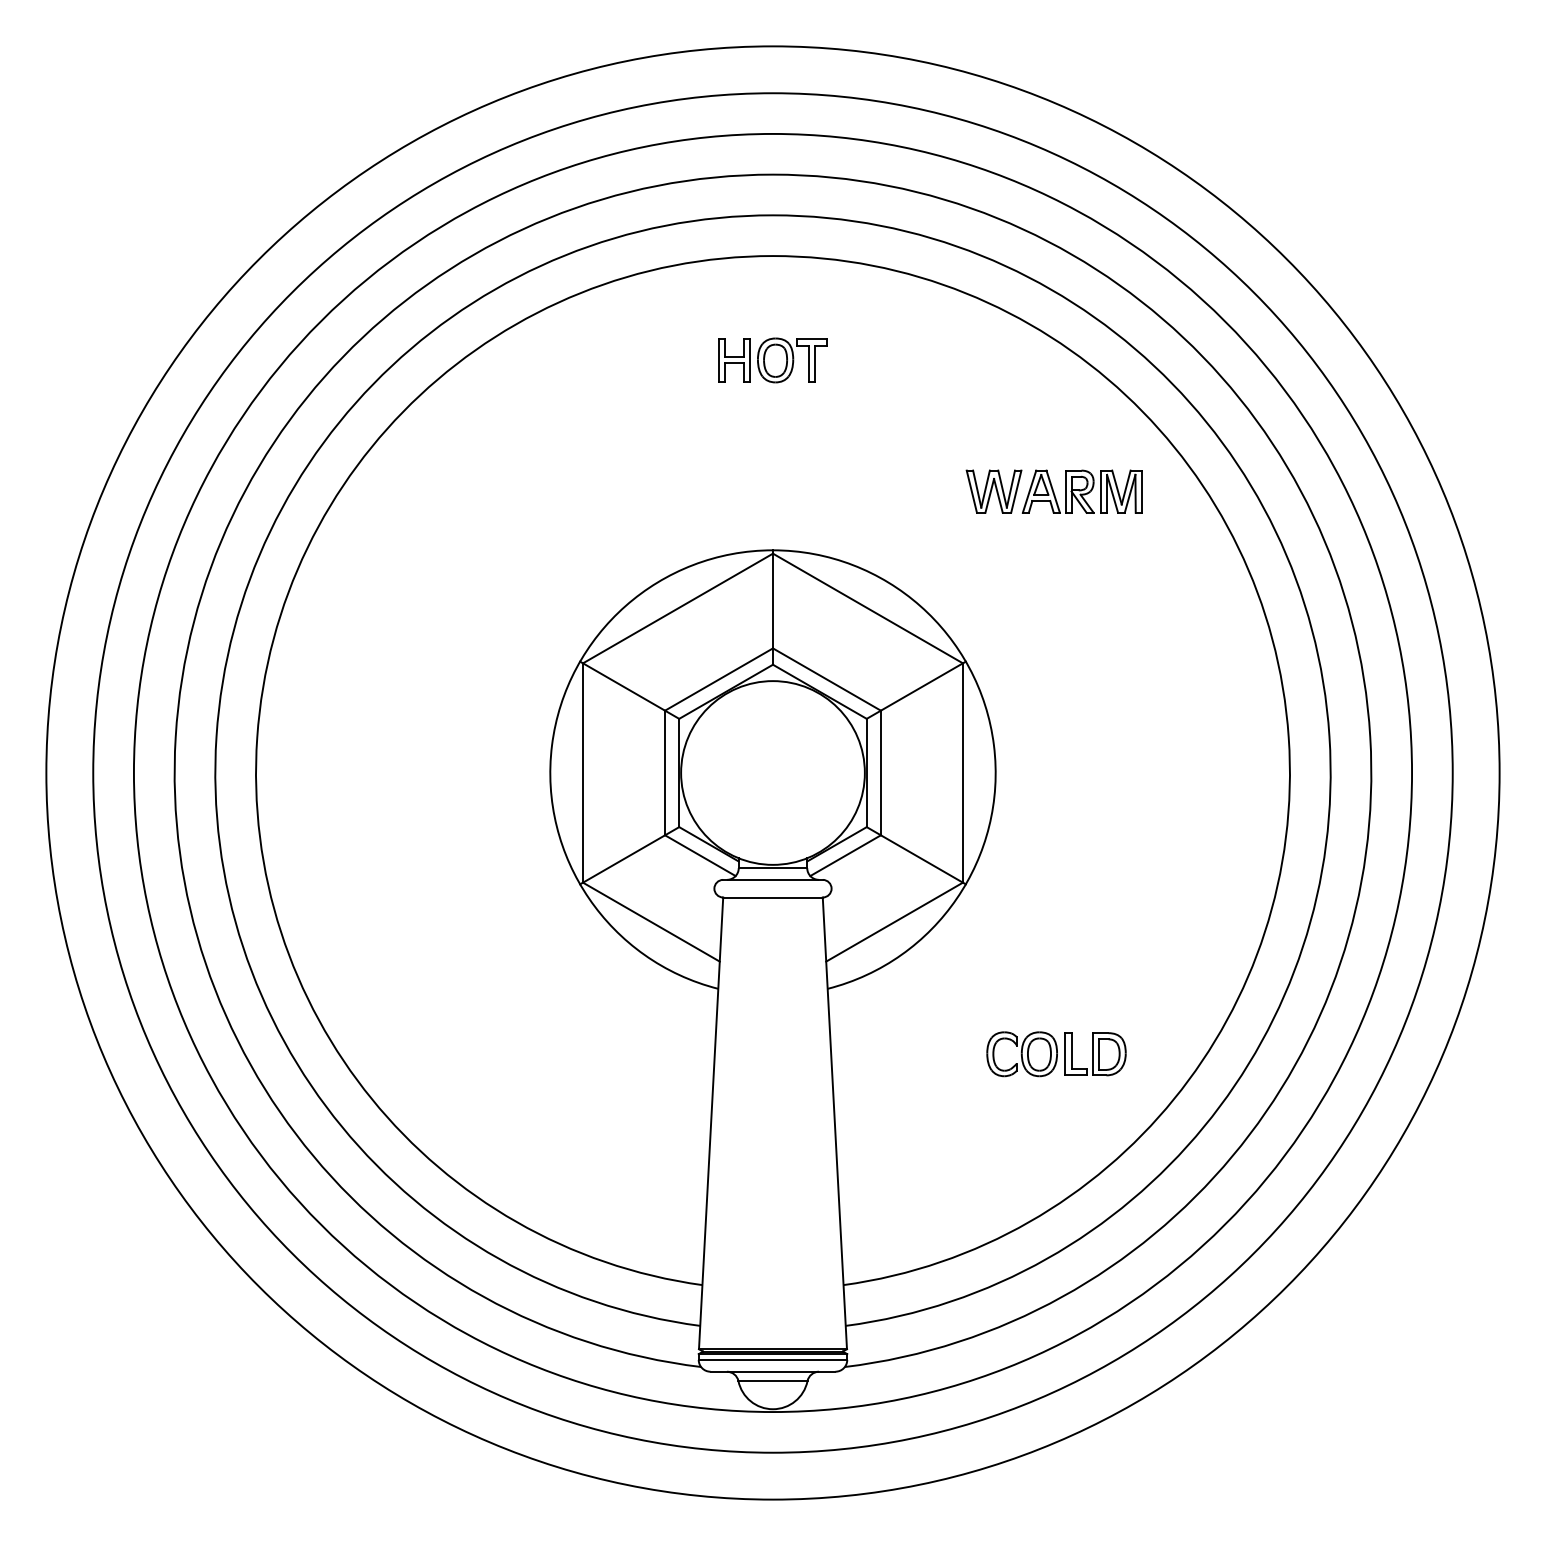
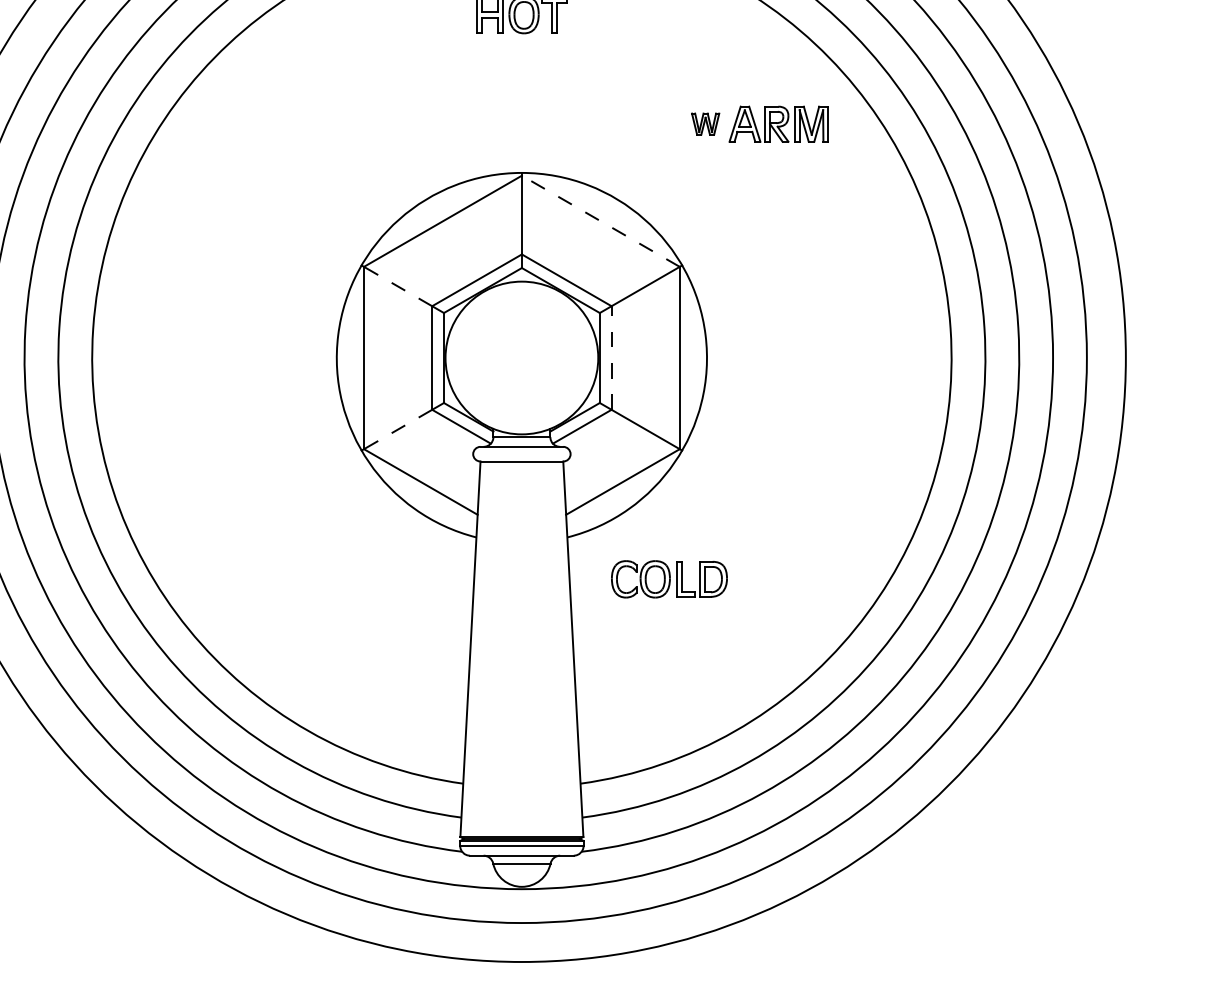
part: (993, 491) -> (705, 124), size x0.6
line: (867, 608) -> (600, 221), solid -> dashed
line: (623, 686) -> (397, 286), solid -> dashed
line: (880, 772) -> (611, 357), solid -> dashed
line: (623, 859) -> (397, 429), solid -> dashed
part: (1056, 1054) -> (669, 579), moved

